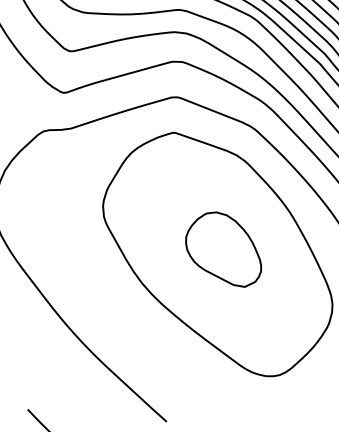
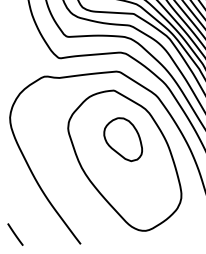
part: (221, 250) -> (122, 139), moved

